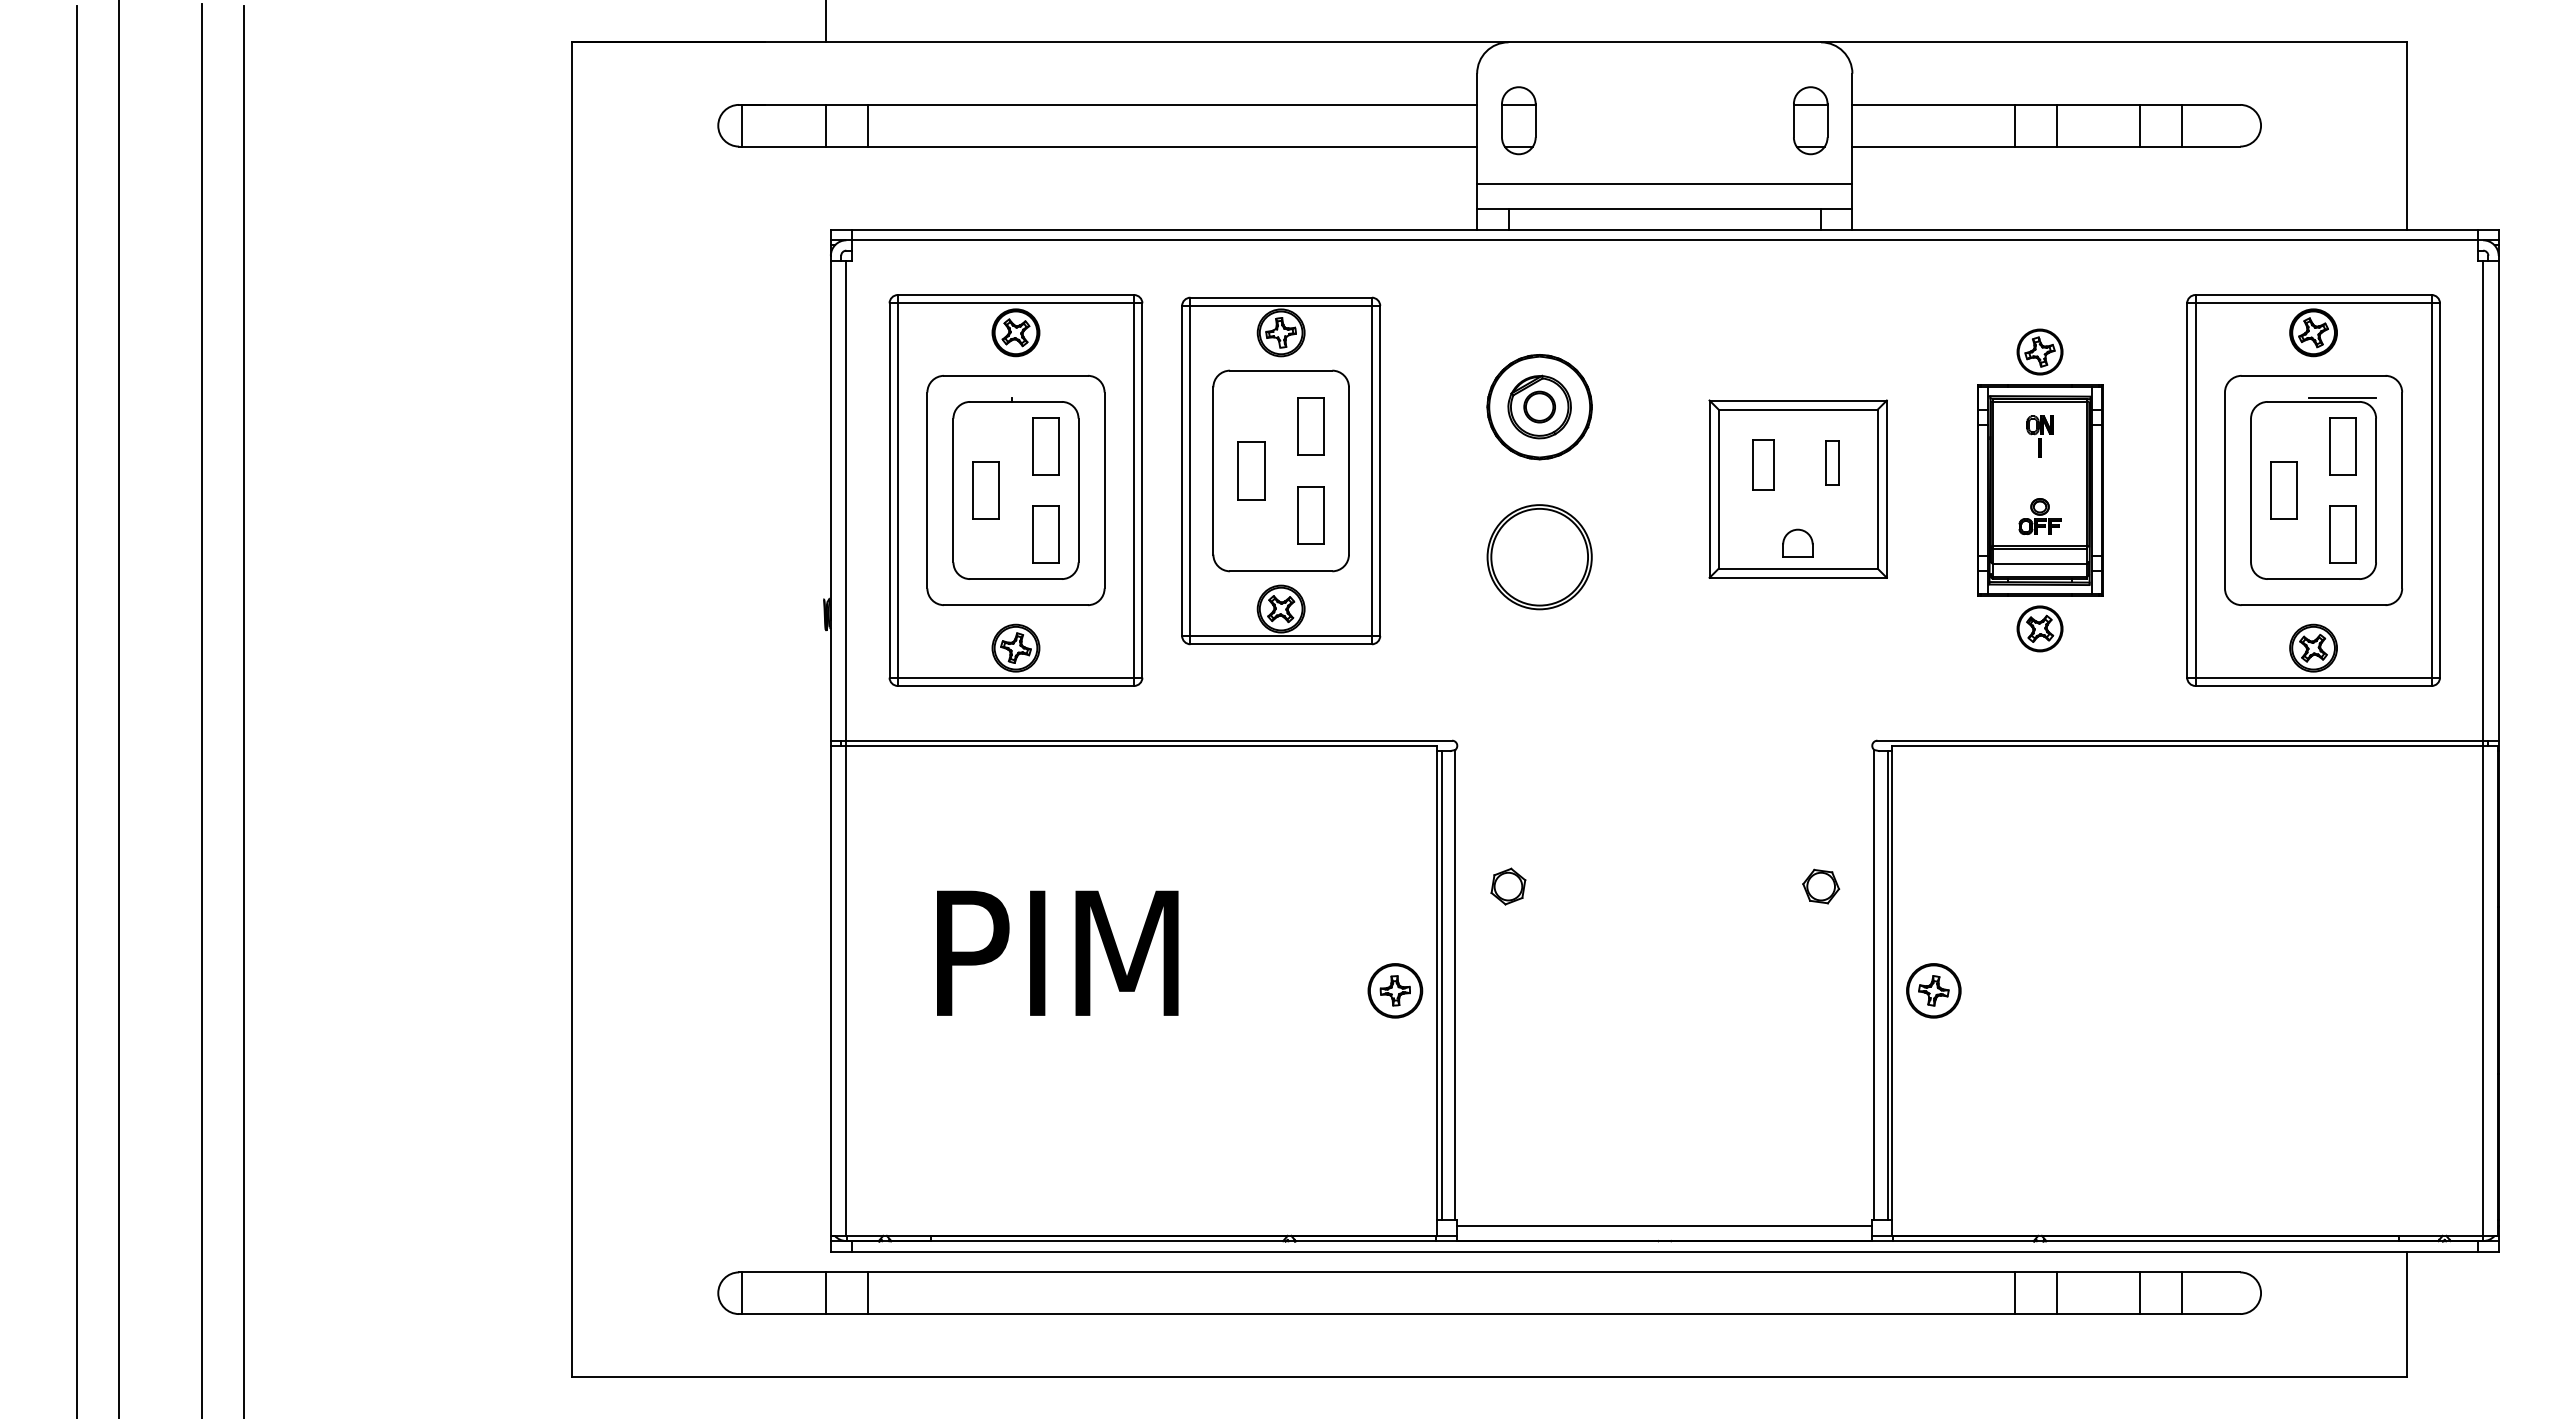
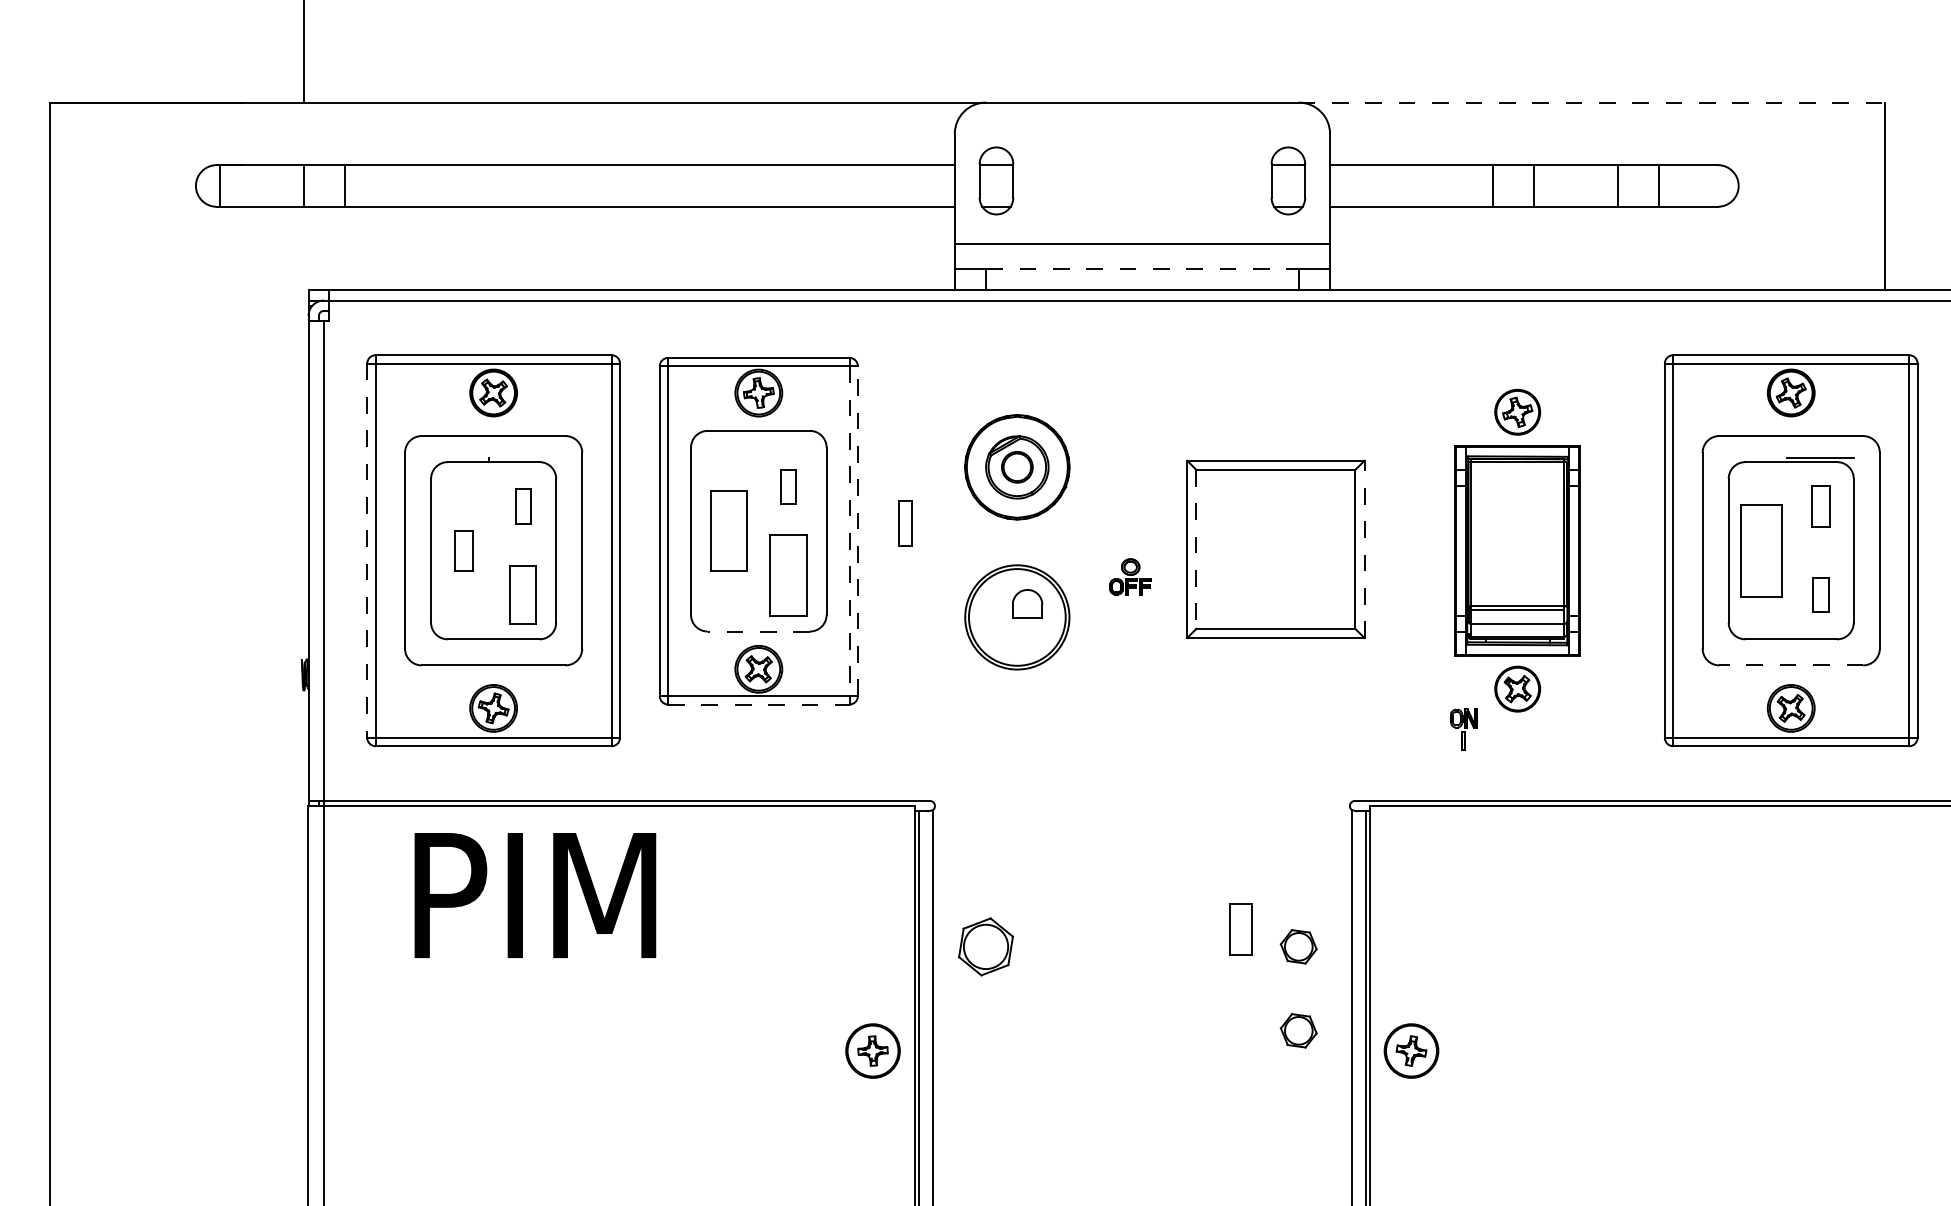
line: (2114, 42) -> (1592, 102), solid -> dashed
line: (1665, 209) -> (1143, 269), solid -> dashed
part: (1310, 426) -> (788, 486), size x0.6
part: (2039, 436) -> (1463, 729), moved
part: (1045, 446) -> (523, 506), size x0.6
part: (2342, 446) -> (1820, 506), size x0.7
part: (1832, 462) -> (905, 522), moved
part: (1763, 464) -> (1241, 928), moved
part: (1251, 470) -> (729, 530), size x1.4
line: (1371, 470) -> (849, 530), solid -> dashed
line: (1380, 470) -> (858, 530), solid -> dashed
line: (1718, 489) -> (1196, 549), solid -> dashed
line: (1886, 489) -> (1364, 549), solid -> dashed
part: (985, 490) -> (463, 550), size x0.7
part: (2283, 490) -> (1761, 550), size x1.6
line: (889, 491) -> (367, 551), solid -> dashed
part: (1310, 515) -> (788, 575), size x1.4
part: (2039, 516) -> (1130, 576), moved
part: (2342, 534) -> (1820, 594), size x0.6
part: (1797, 542) -> (1027, 602), moved
line: (1280, 571) -> (758, 631), solid -> dashed
line: (2313, 605) -> (1791, 665), solid -> dashed
line: (1281, 644) -> (759, 704), solid -> dashed
part: (1508, 886) -> (986, 946), size x1.6
text: (1057, 952) -> (535, 894), moved
part: (1821, 970) -> (1299, 1030), added

